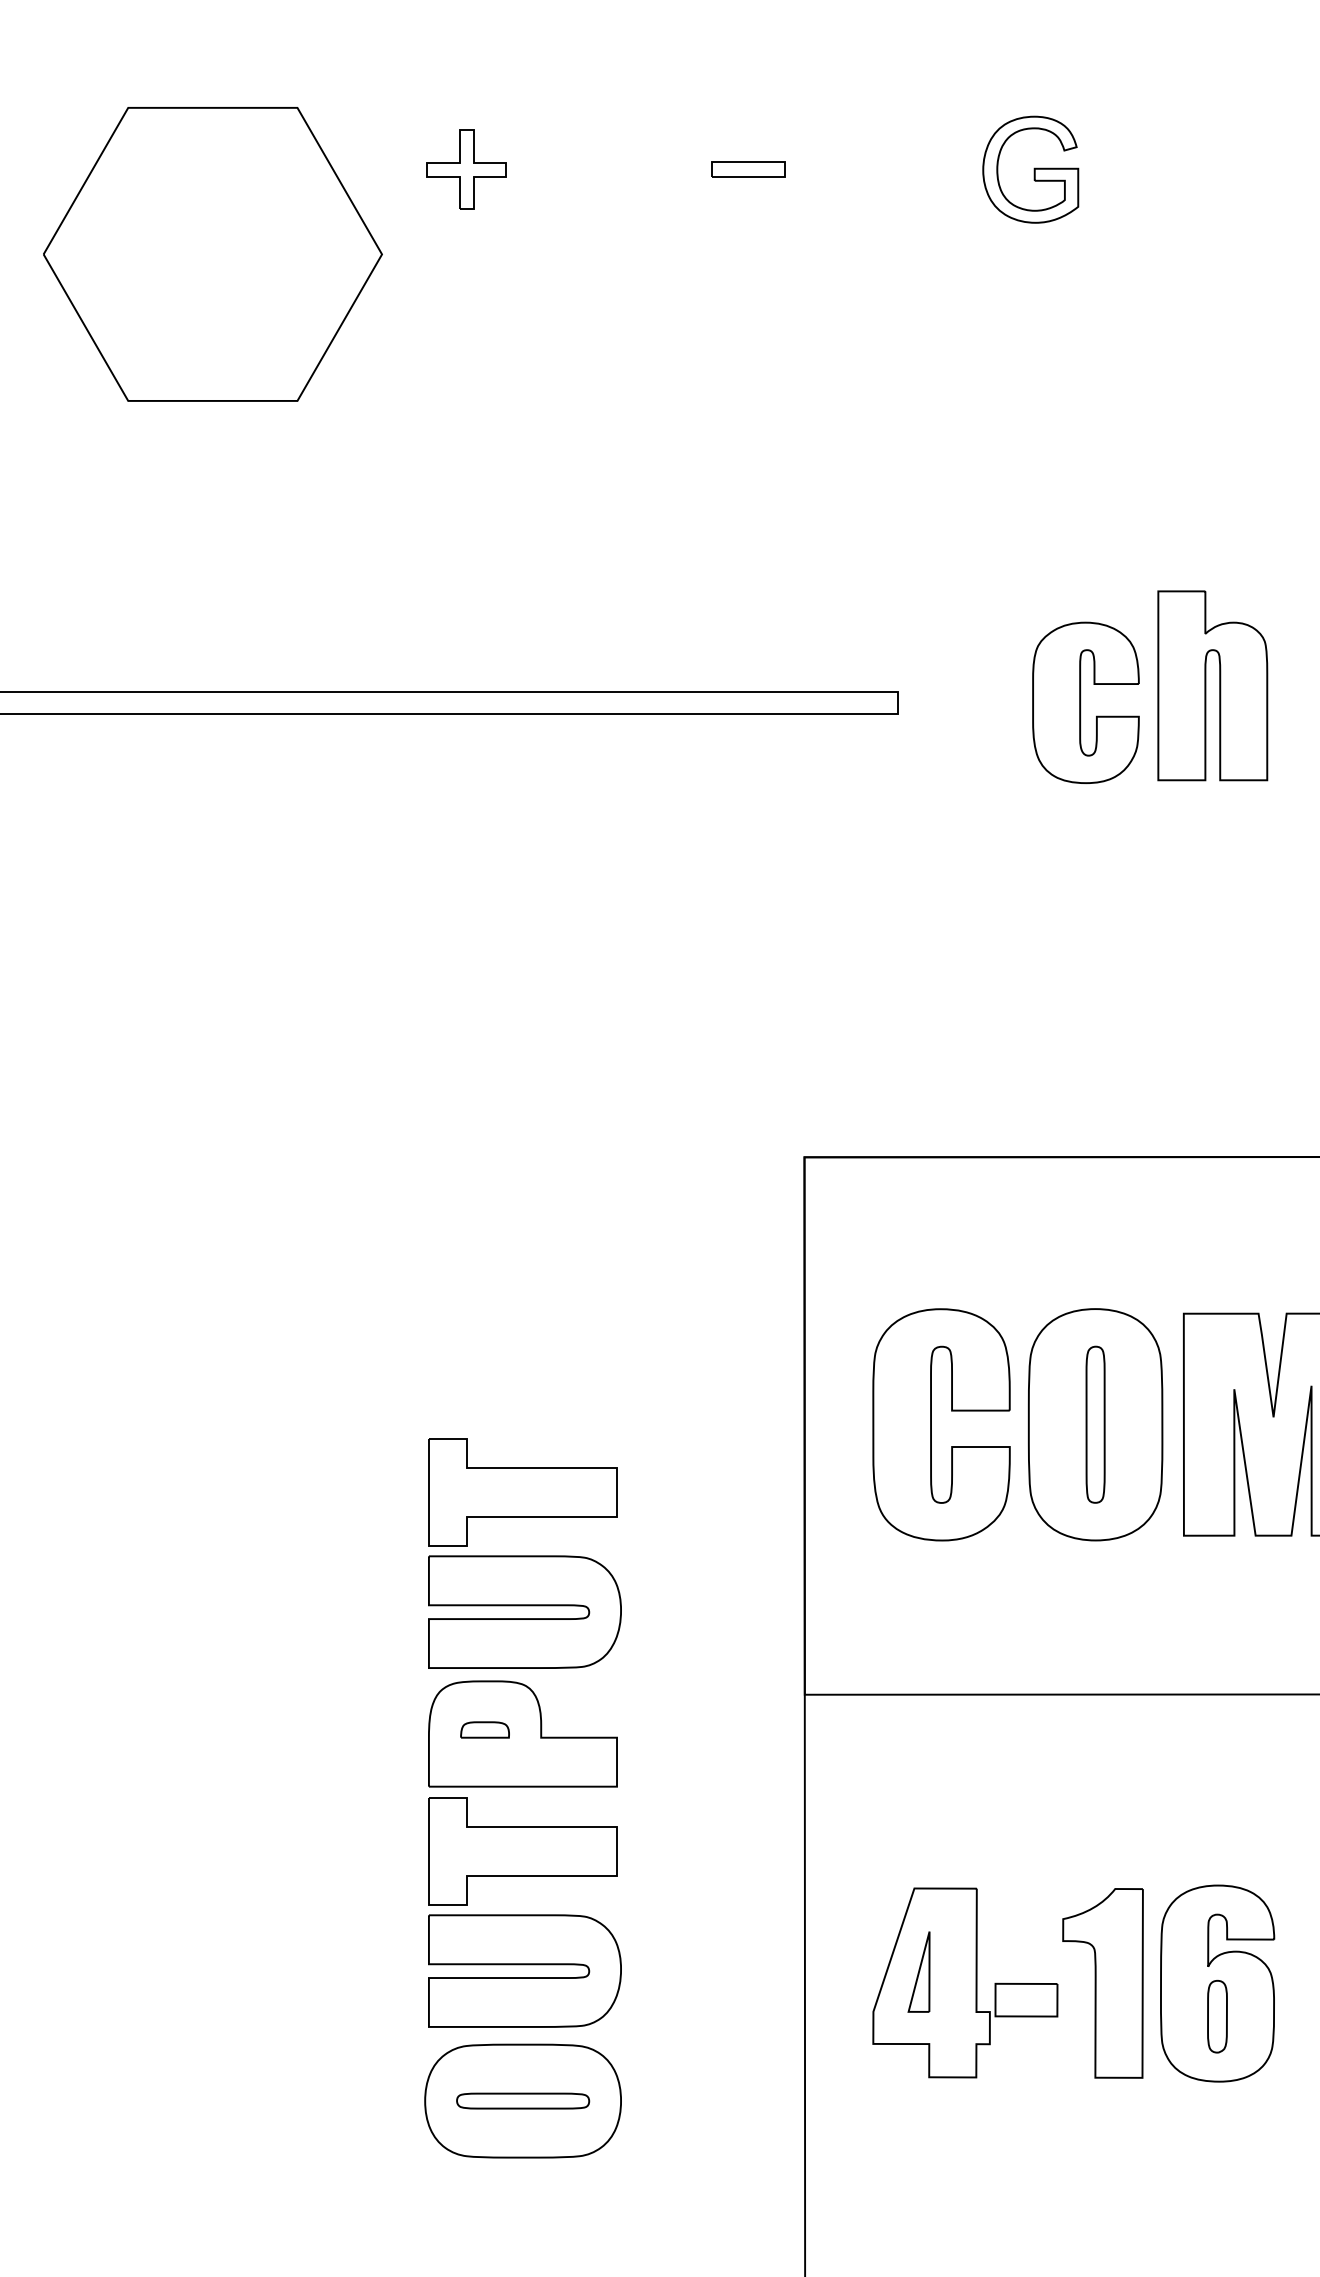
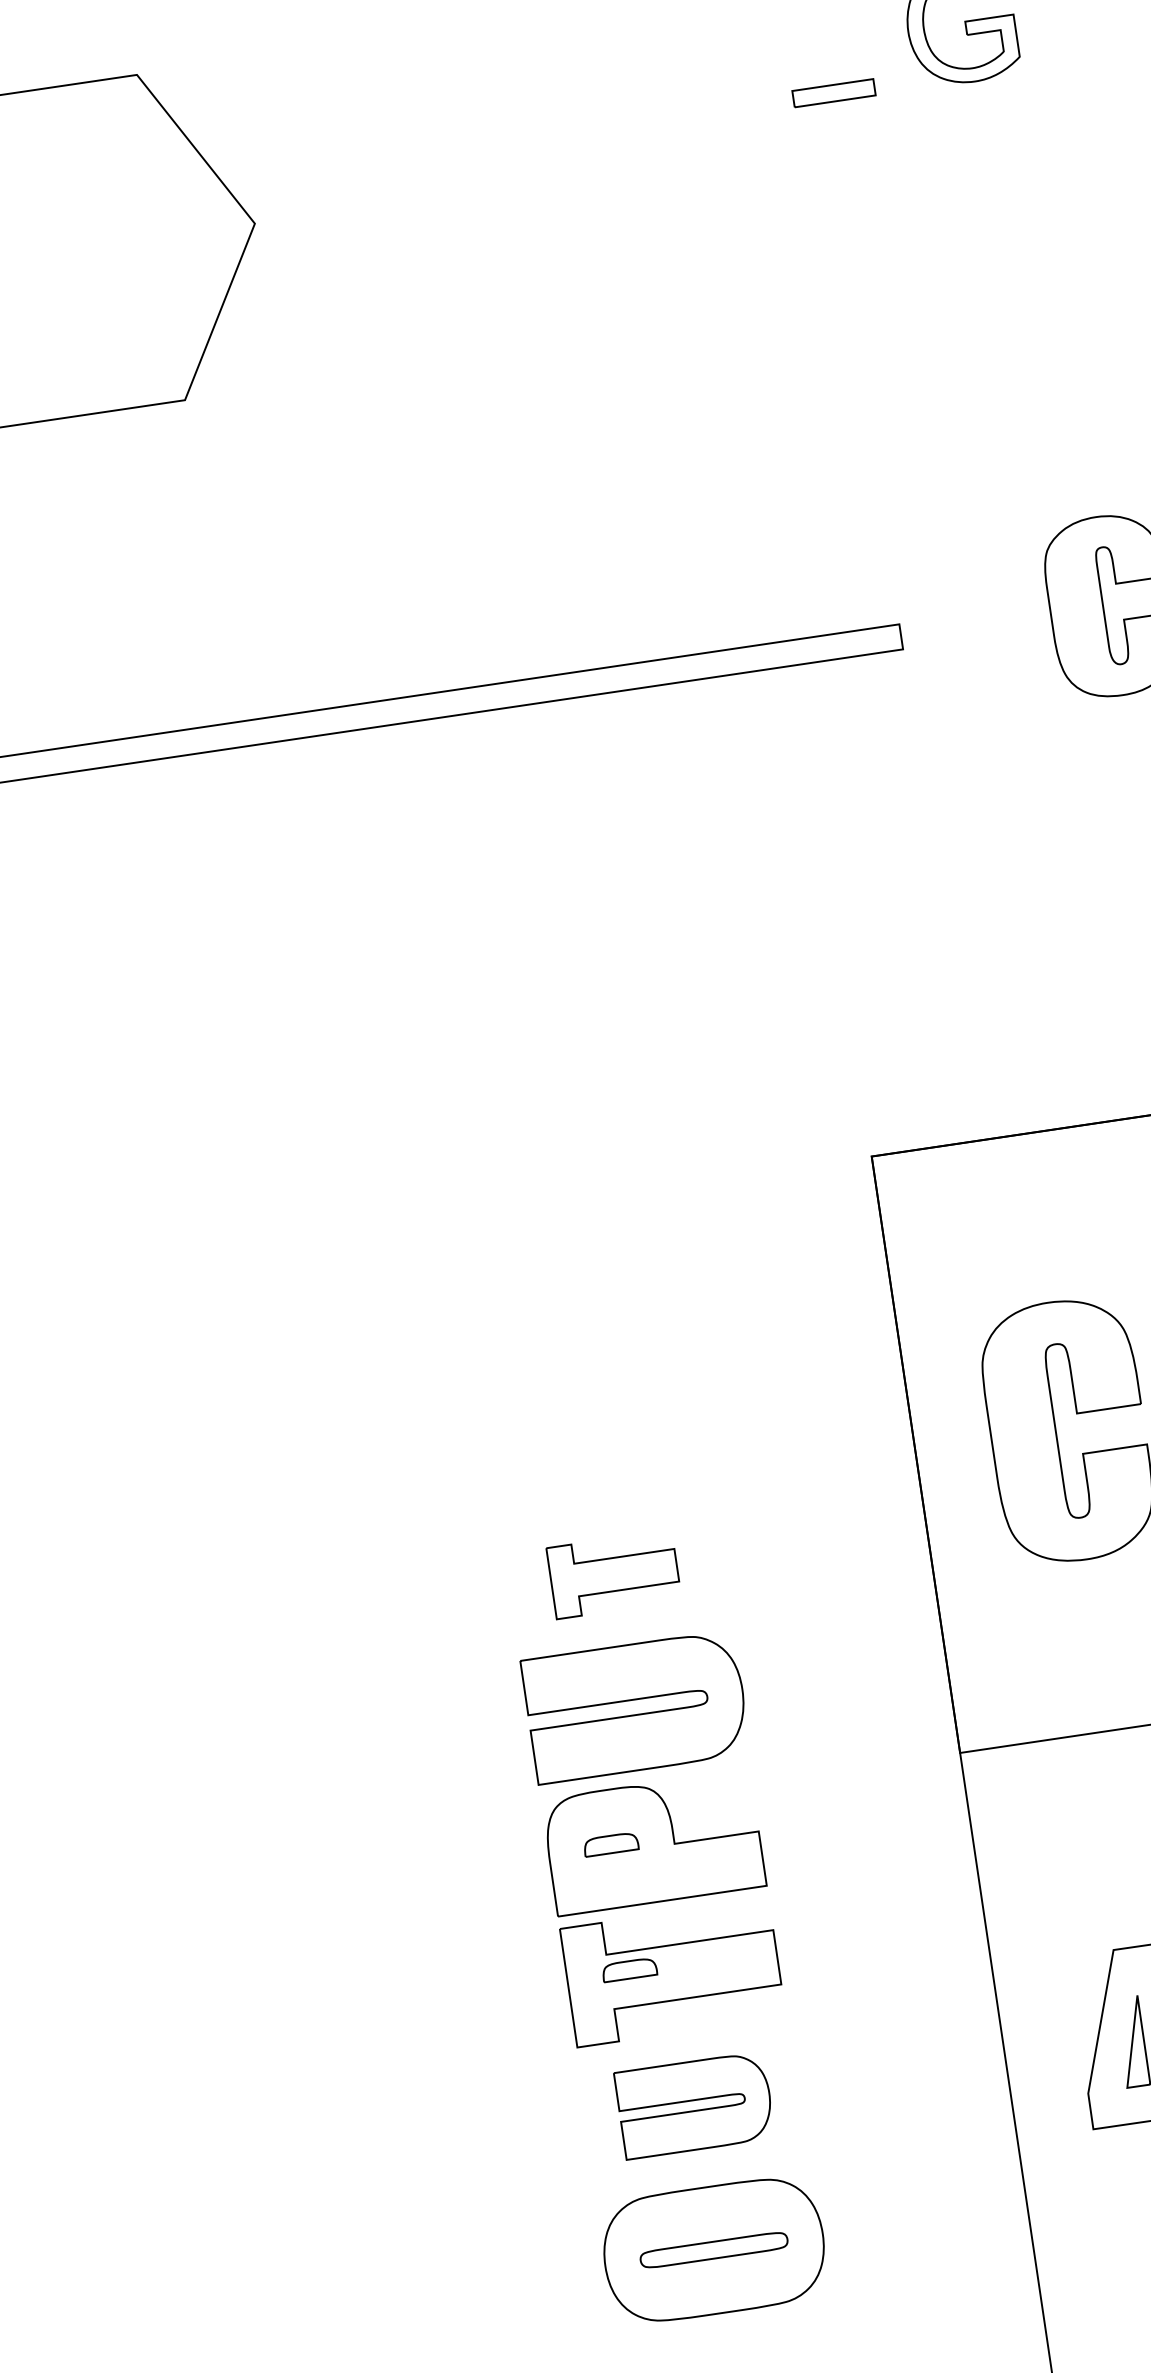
part: (466, 169) -> (334, 115), removed
part: (748, 169) -> (833, 92), moved
part: (522, 1492) -> (613, 1574), size x0.6
part: (484, 1842) -> (628, 1969), added
part: (524, 1970) -> (694, 2104), size x0.7

